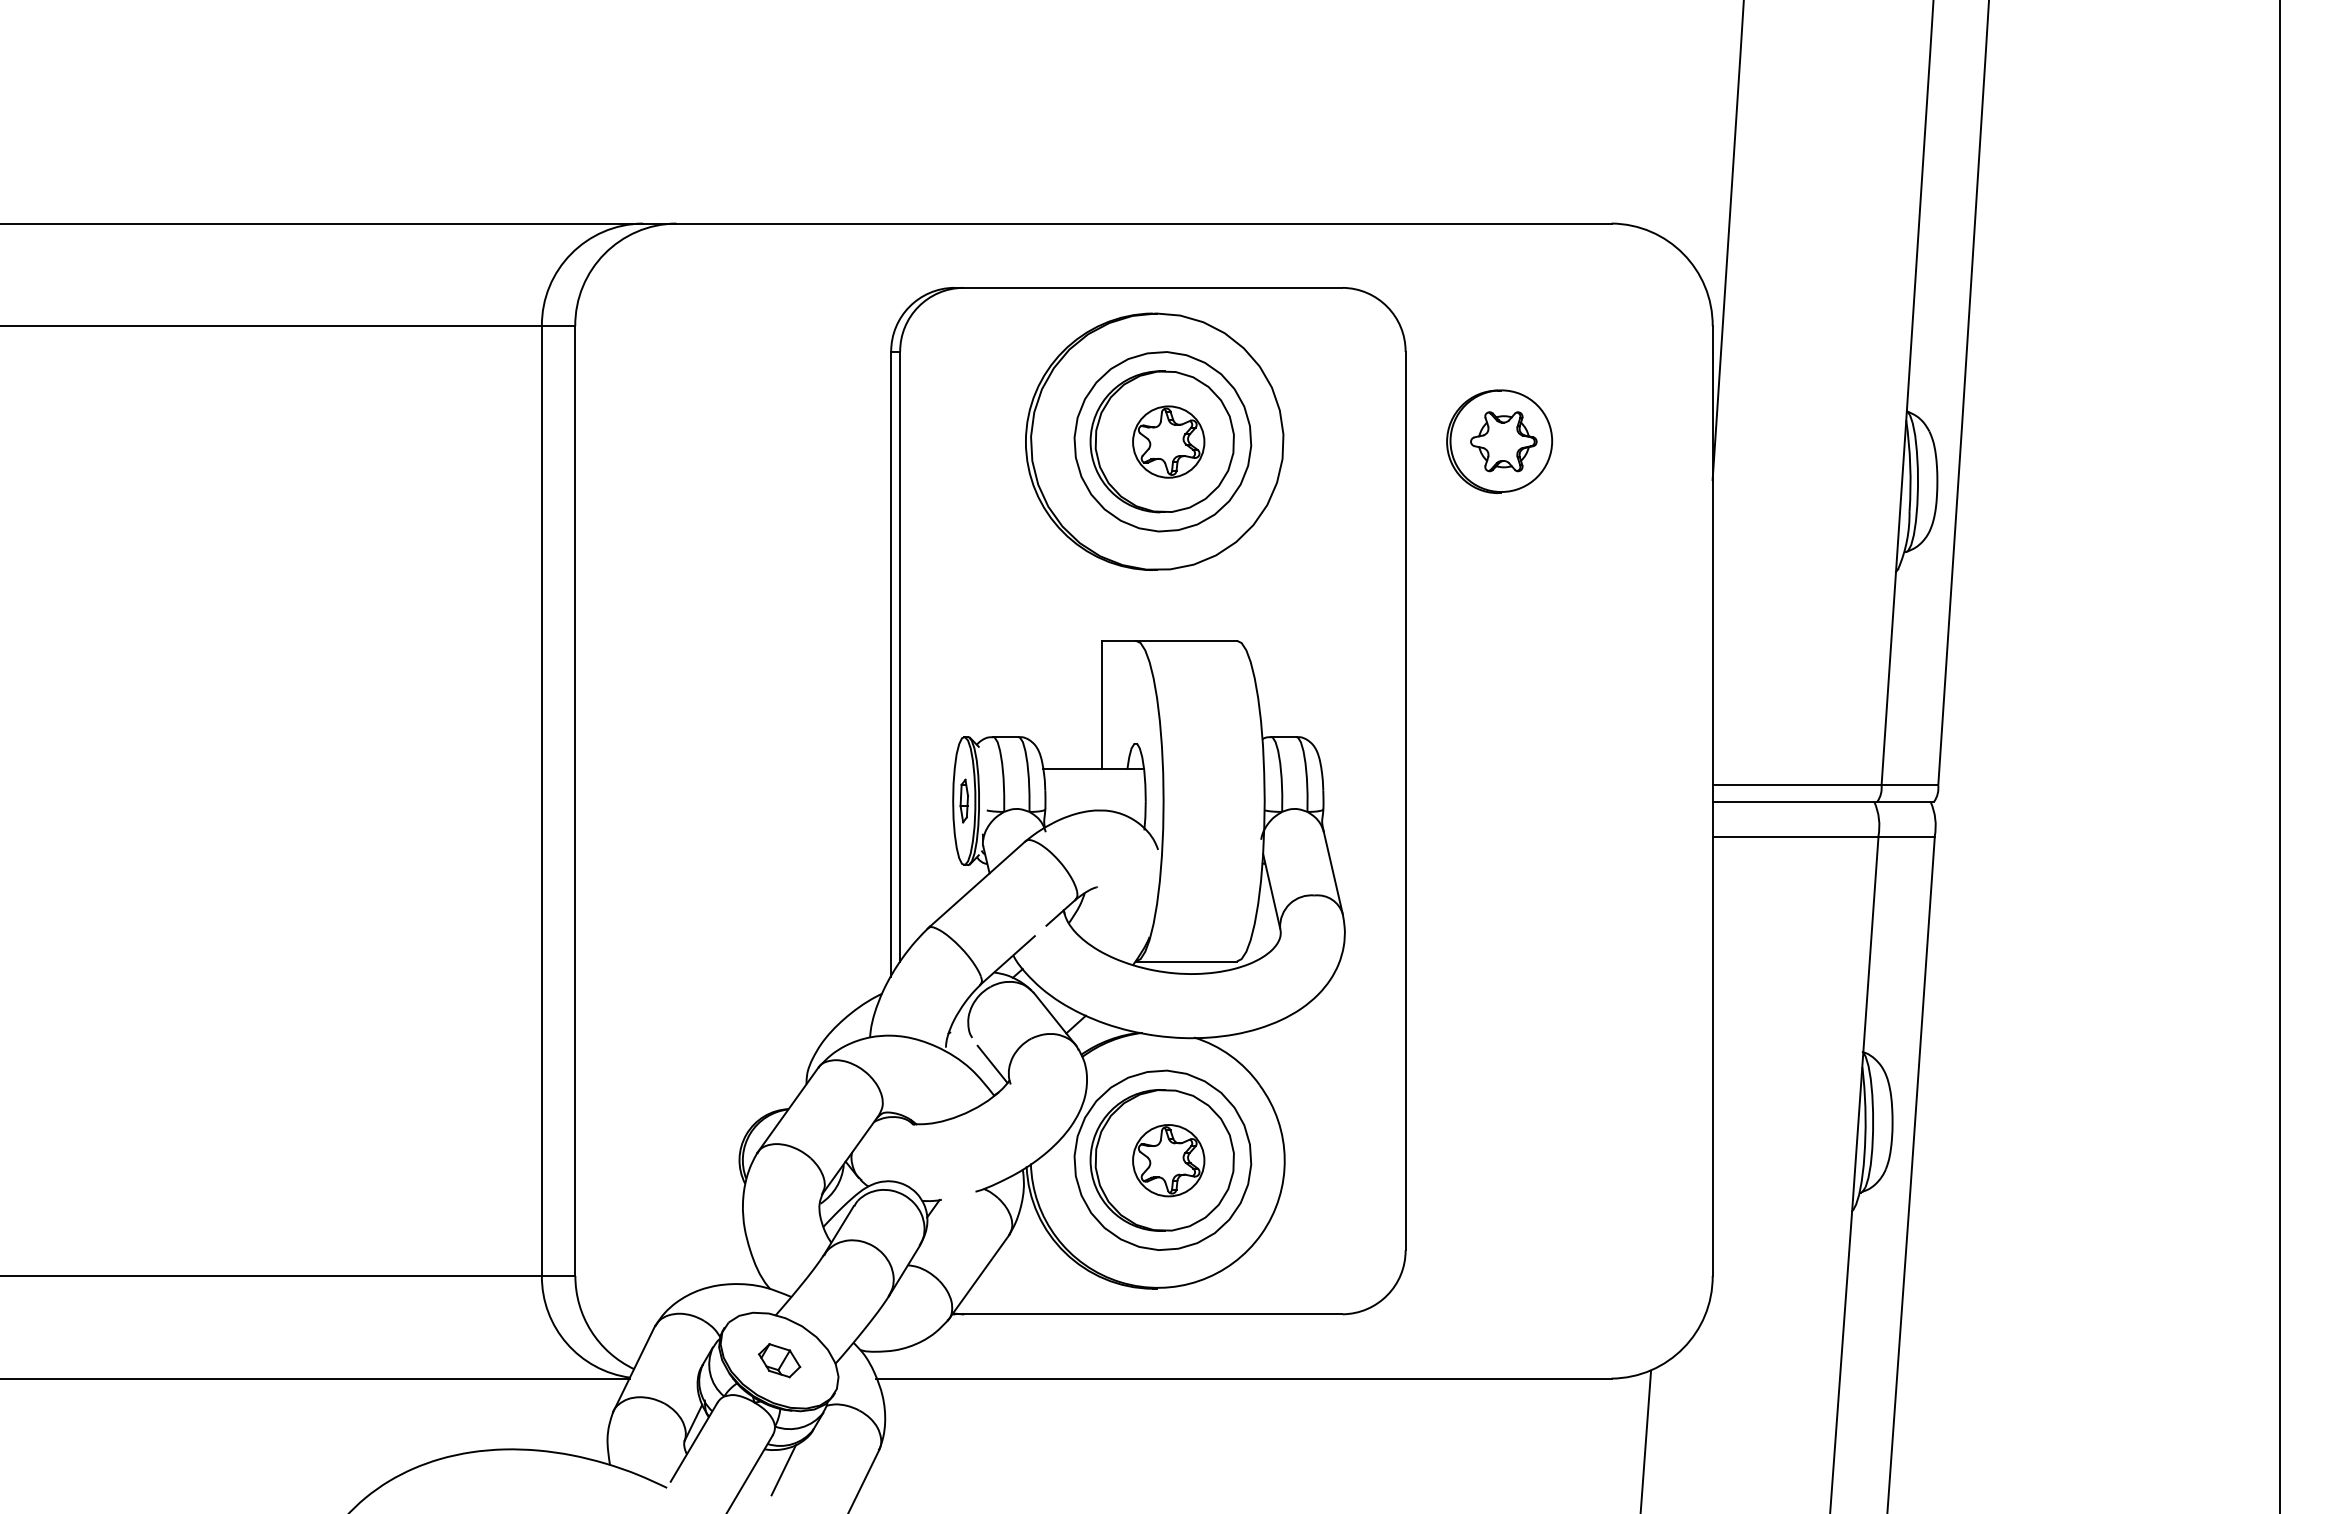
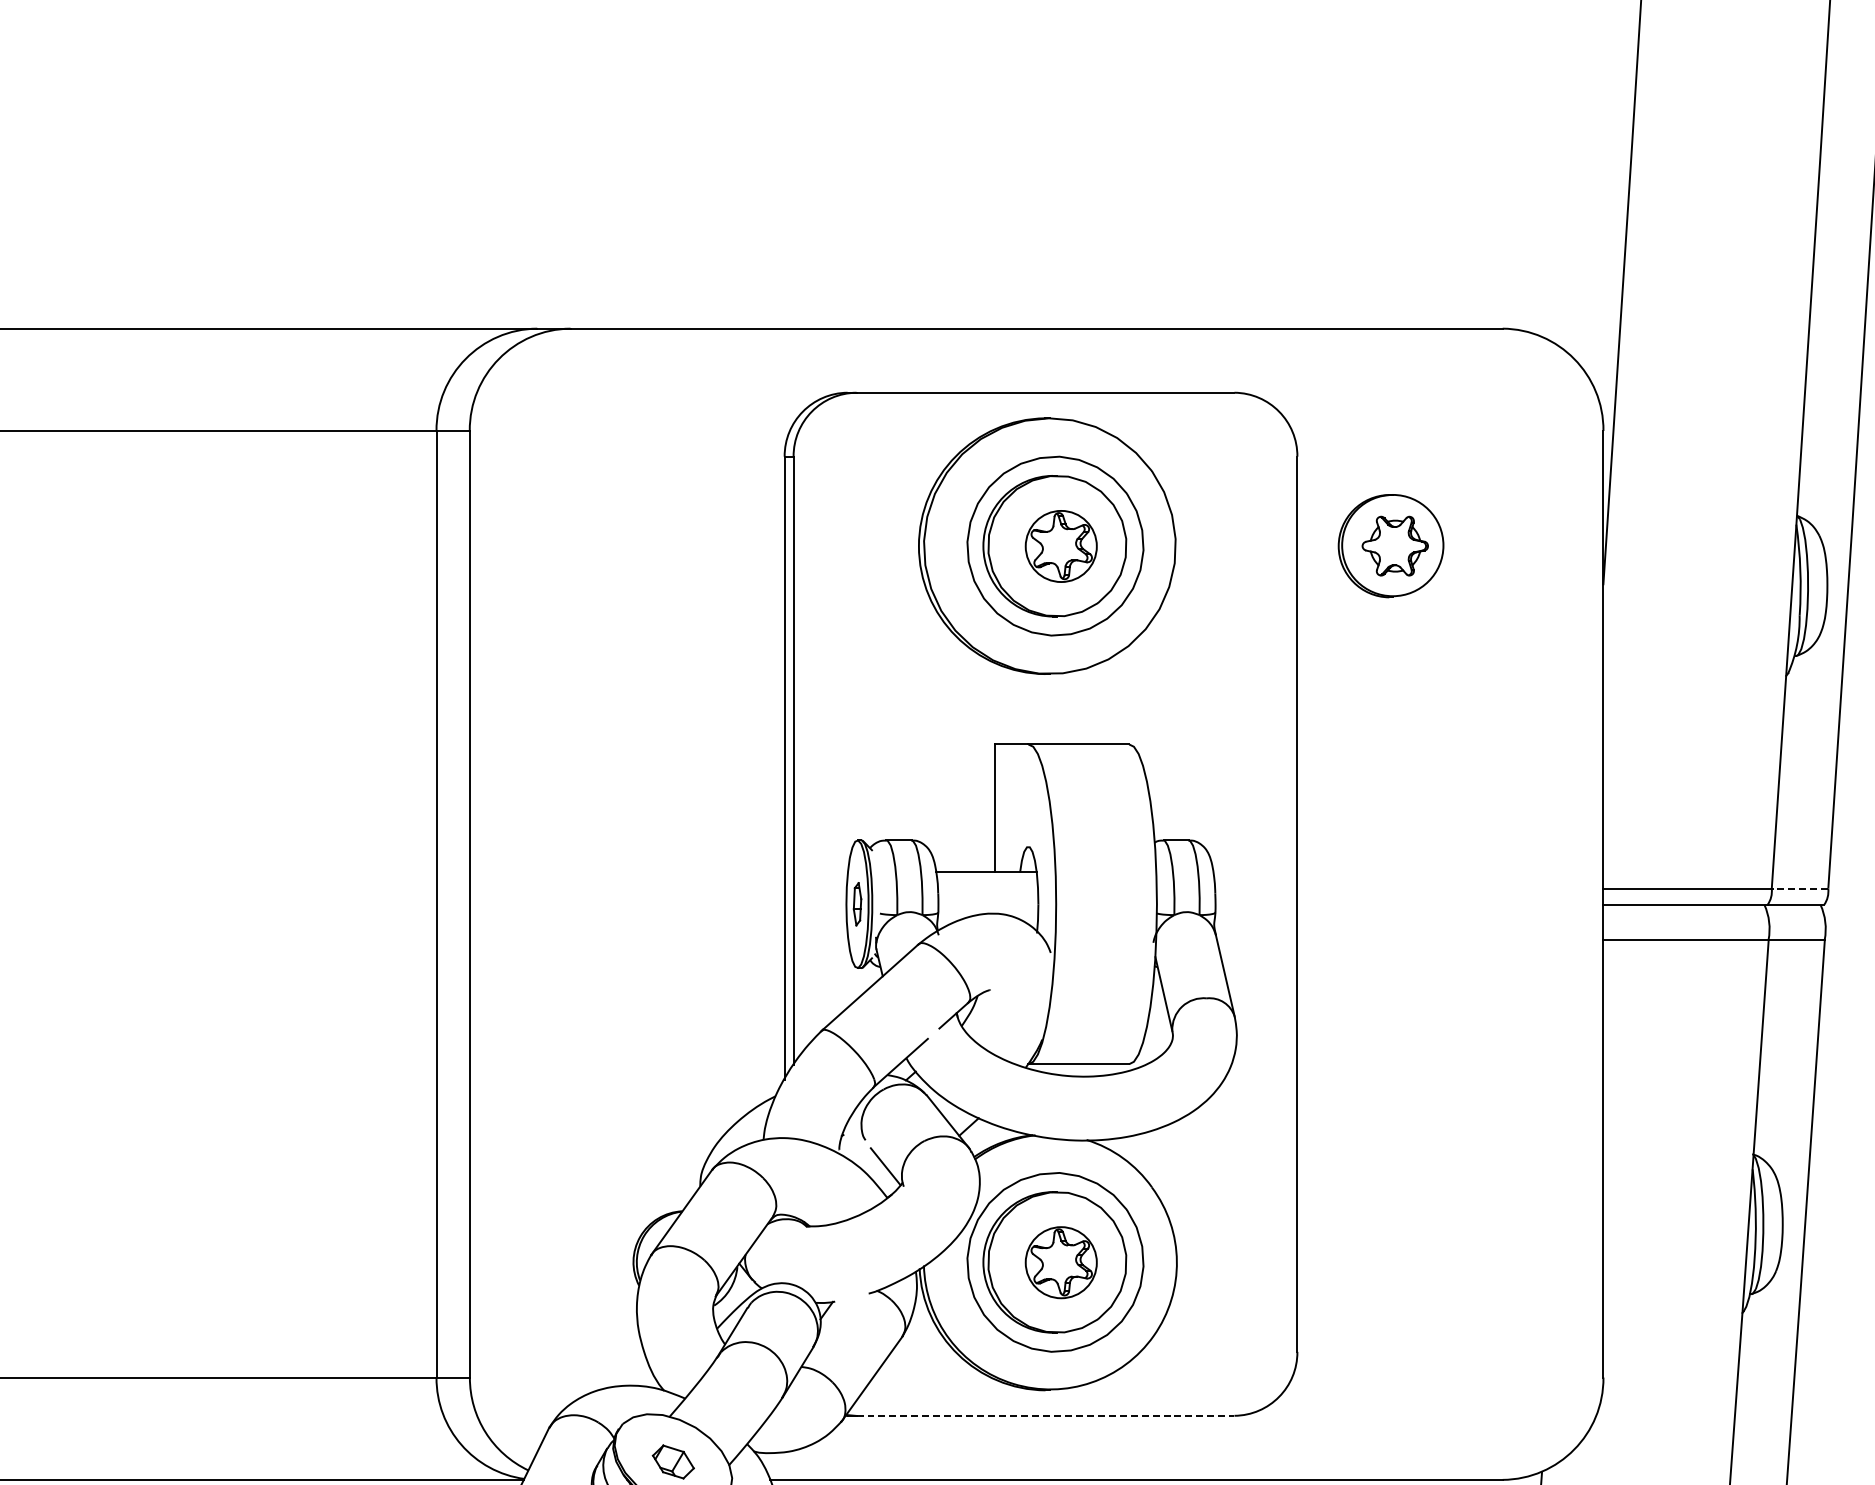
line: (1909, 785) -> (1799, 888), solid -> dashed
line: (1152, 1314) -> (1045, 1416), solid -> dashed

